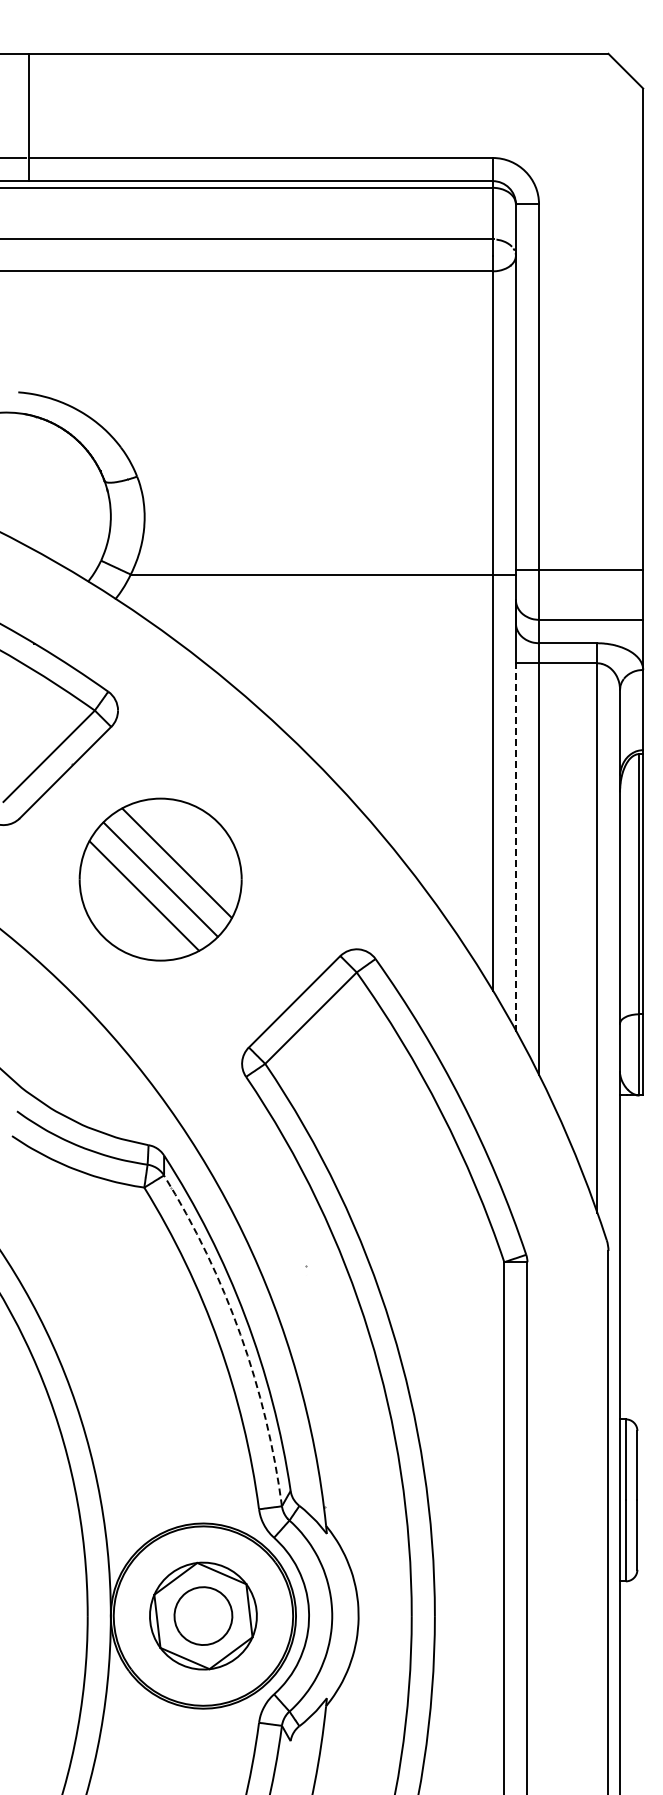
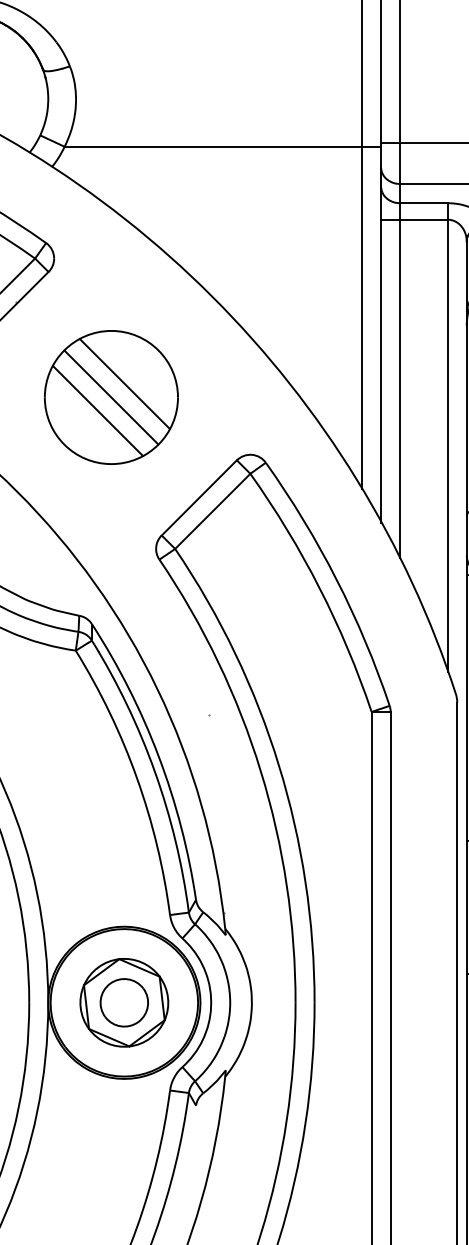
line: (515, 847) -> (380, 371), dashed -> solid
part: (160, 879) -> (111, 397), moved
arc: (240, 1334) -> (154, 771), dashed -> solid

